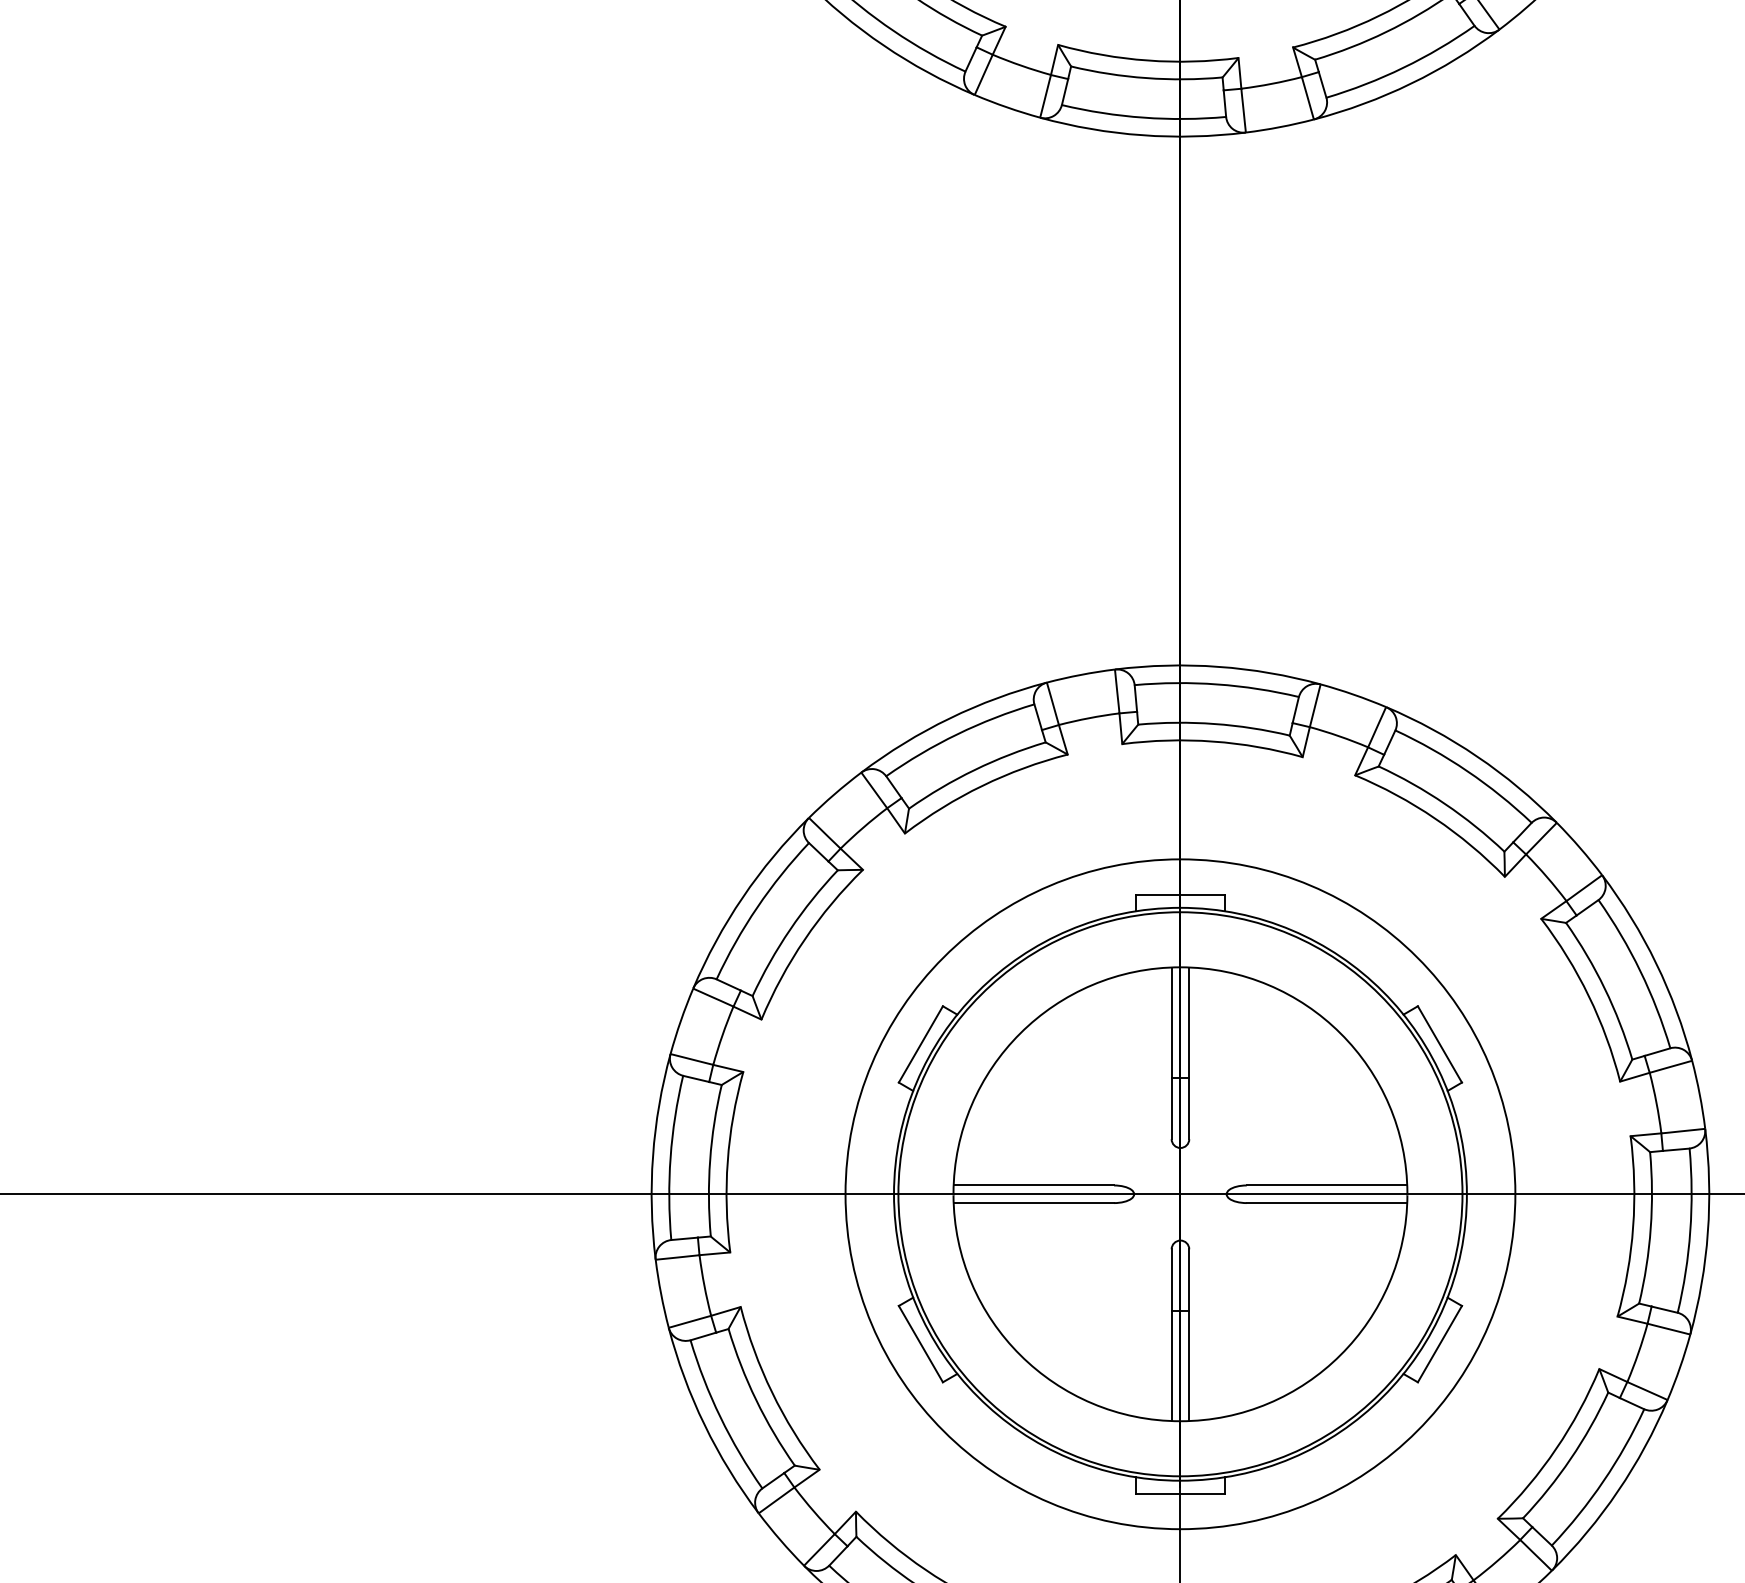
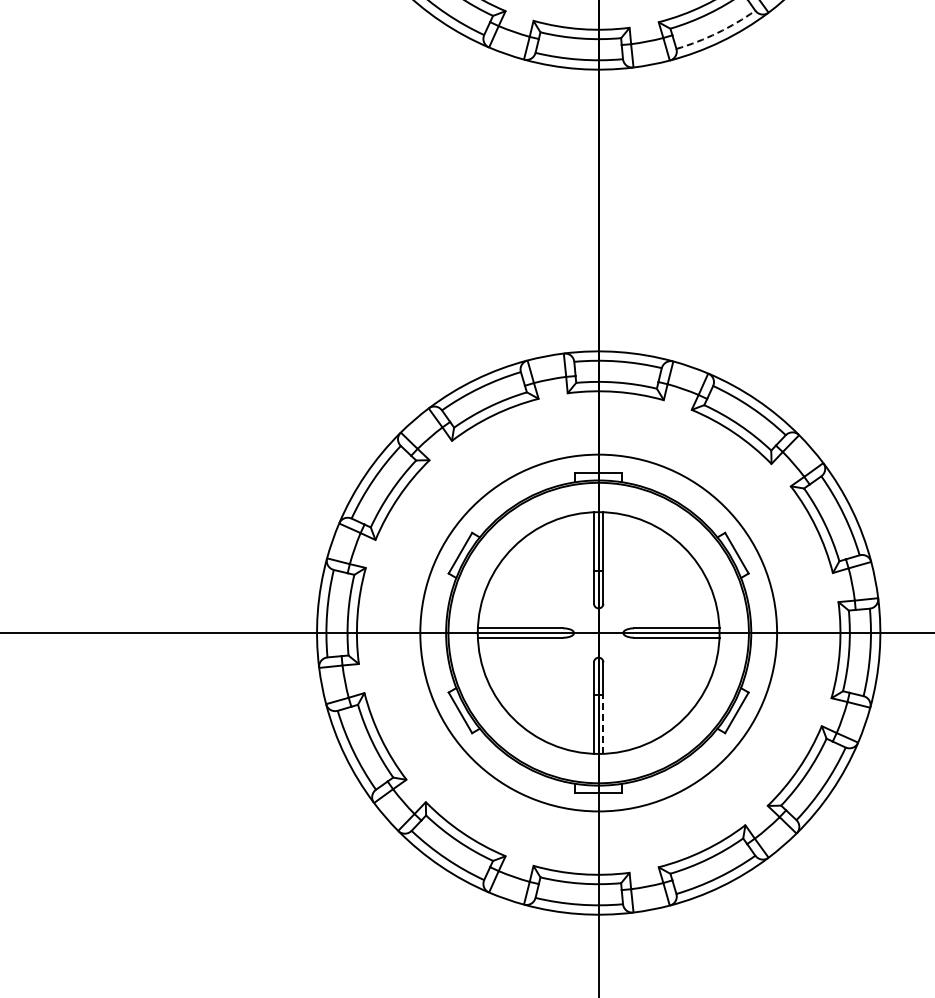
arc: (1403, 68) -> (717, 33), solid -> dashed
line: (1189, 1365) -> (603, 724), solid -> dashed

